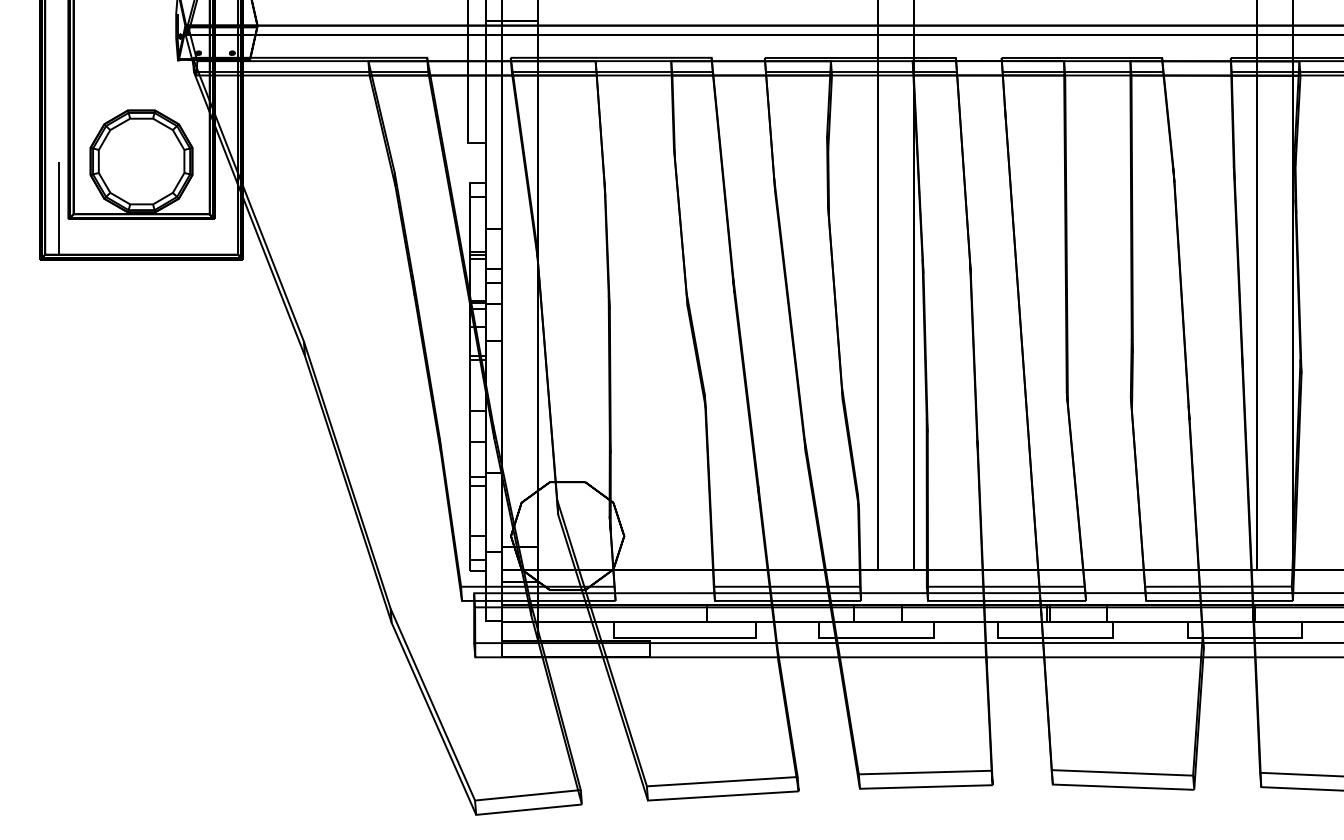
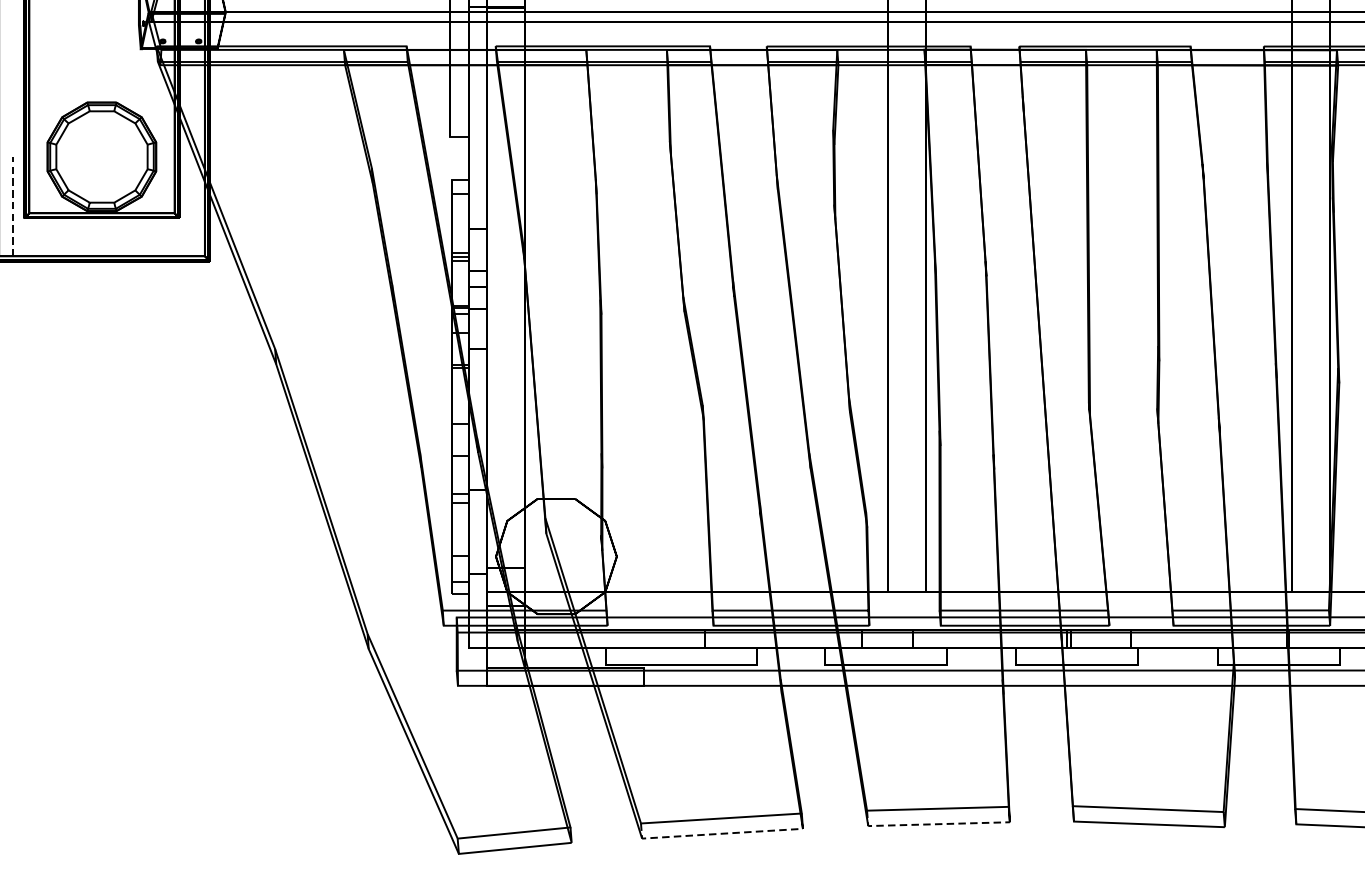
line: (58, 208) -> (13, 207), solid -> dashed
line: (918, 787) -> (930, 824), solid -> dashed
line: (715, 796) -> (714, 834), solid -> dashed

